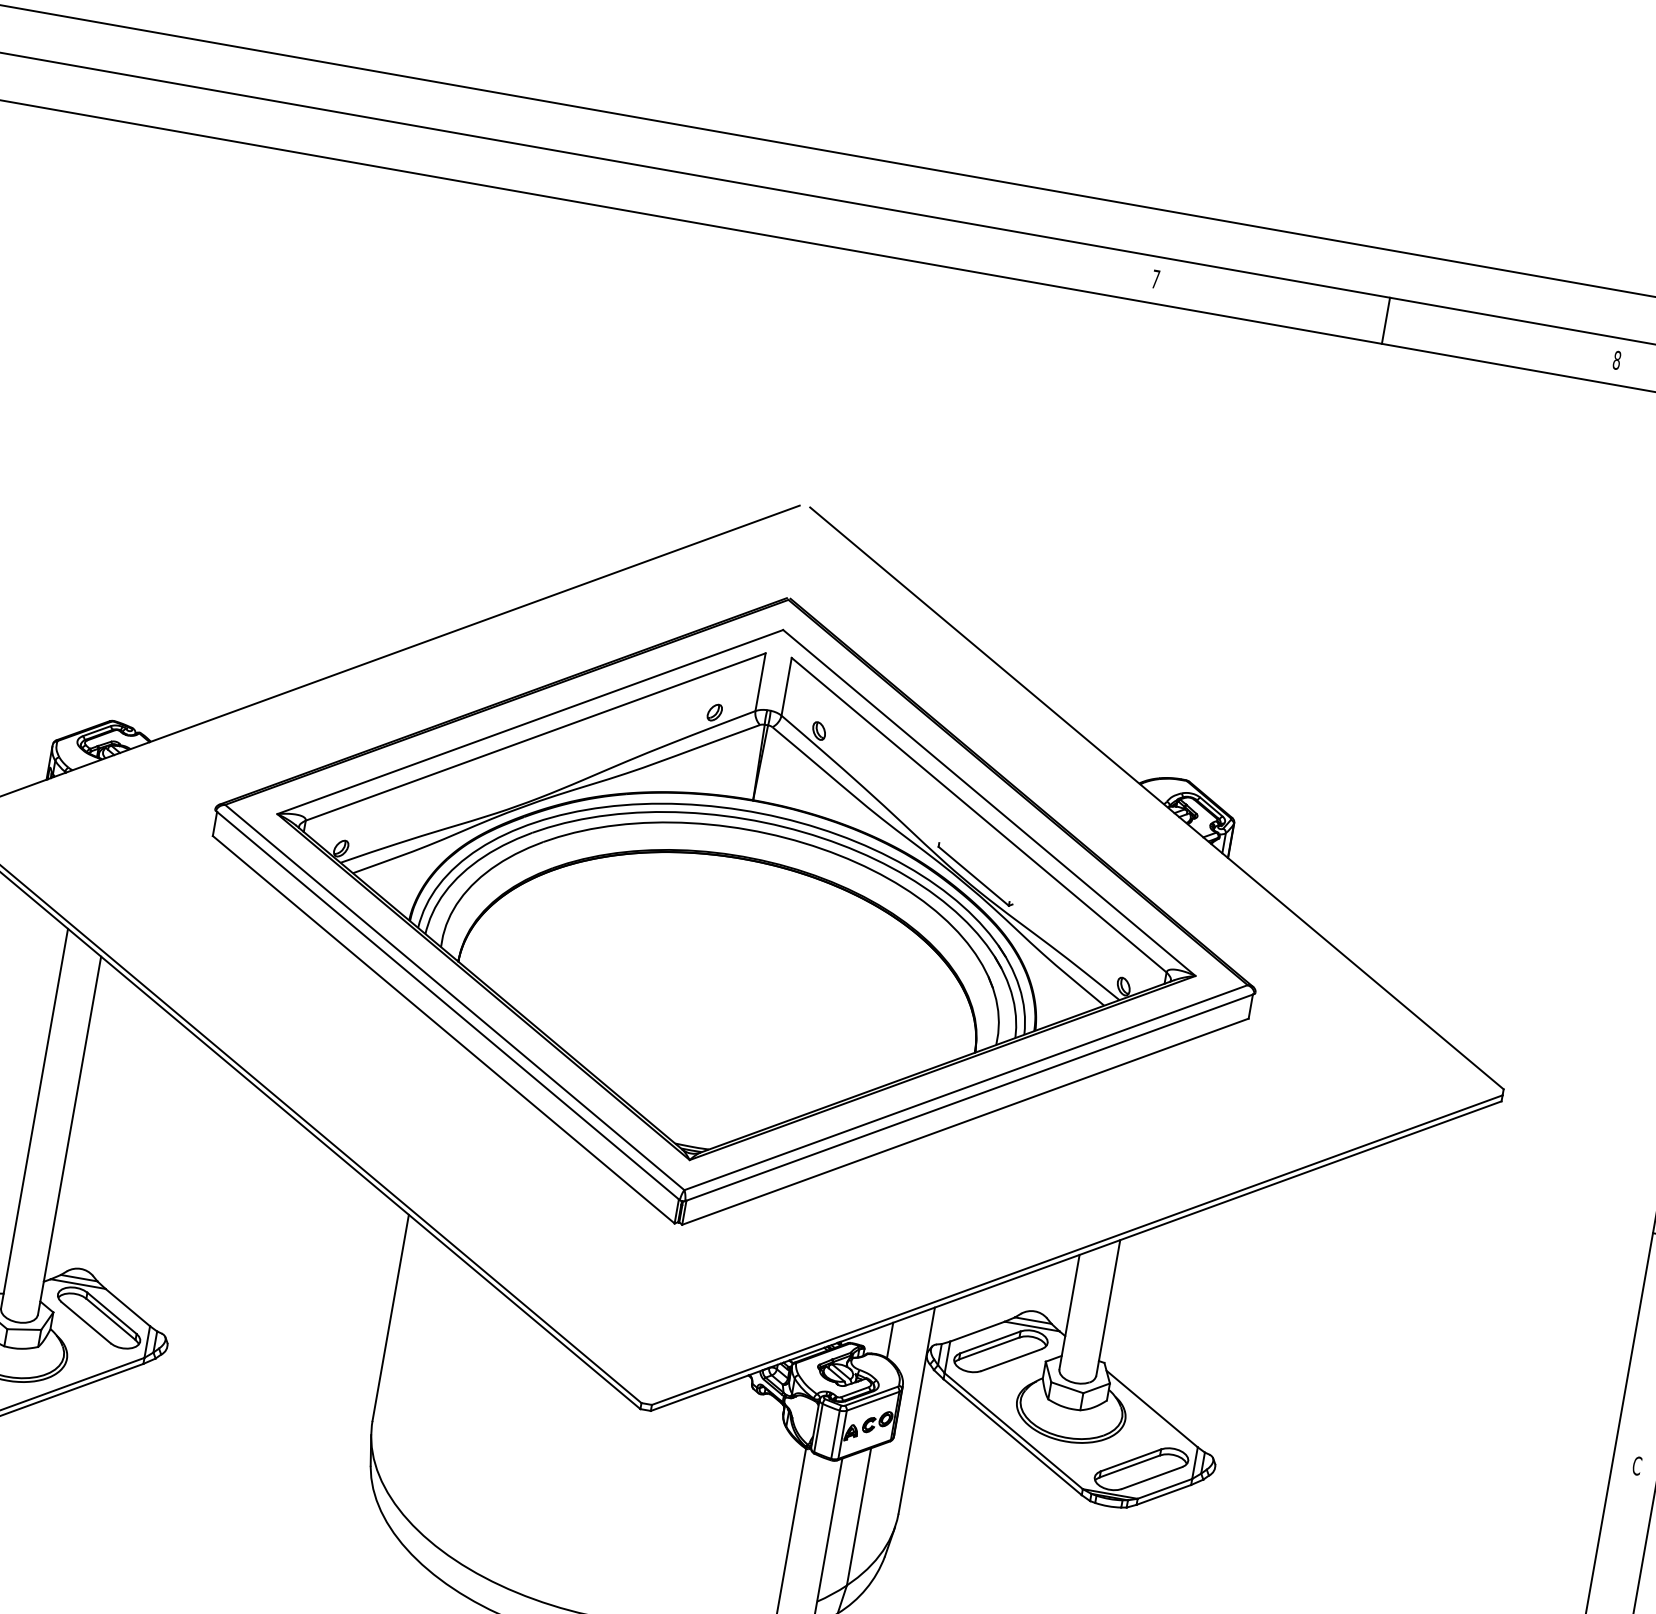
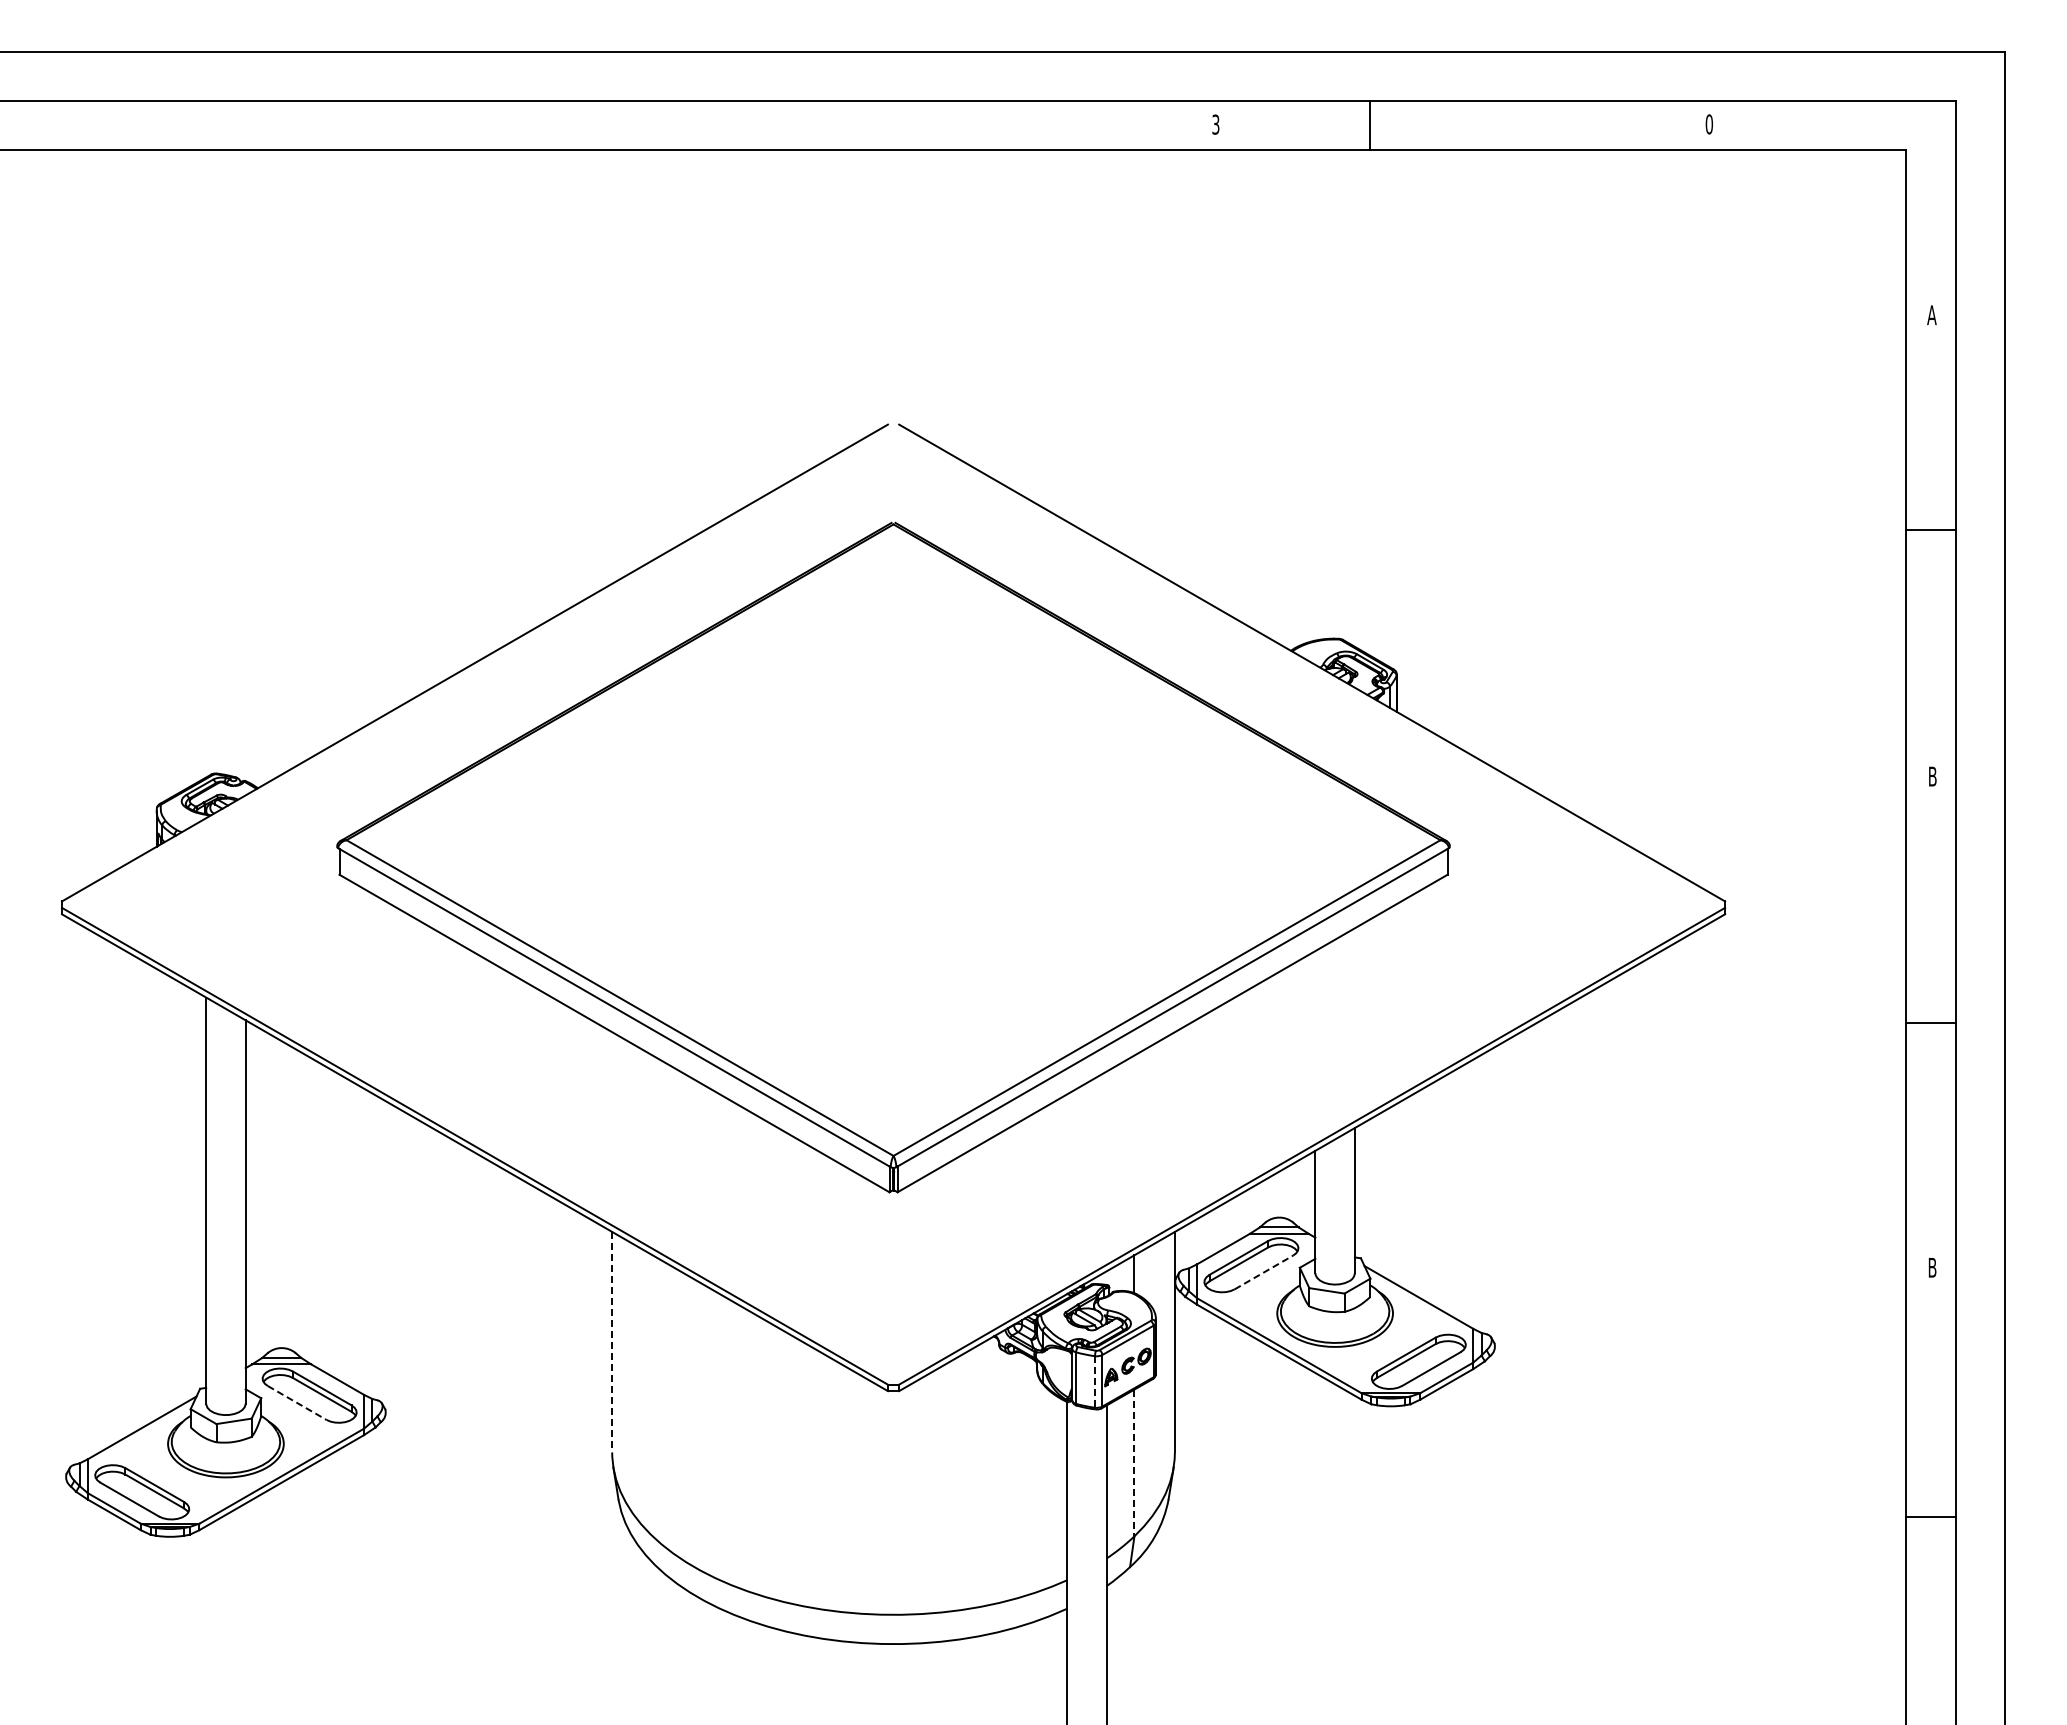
text: (1155, 279) -> (1215, 124), 7 -> 3
line: (1386, 320) -> (1370, 125), moved
text: (1617, 360) -> (1709, 124), 8 -> 0
part: (736, 894) -> (893, 839), removed
line: (390, 1318) -> (612, 1342), solid -> dashed
line: (86, 1322) -> (297, 1402), solid -> dashed
line: (1011, 1360) -> (1263, 1272), solid -> dashed
line: (836, 1434) -> (1095, 1381), solid -> dashed
text: (1637, 1465) -> (1932, 1267), C -> B
line: (858, 1517) -> (1134, 1463), solid -> dashed

